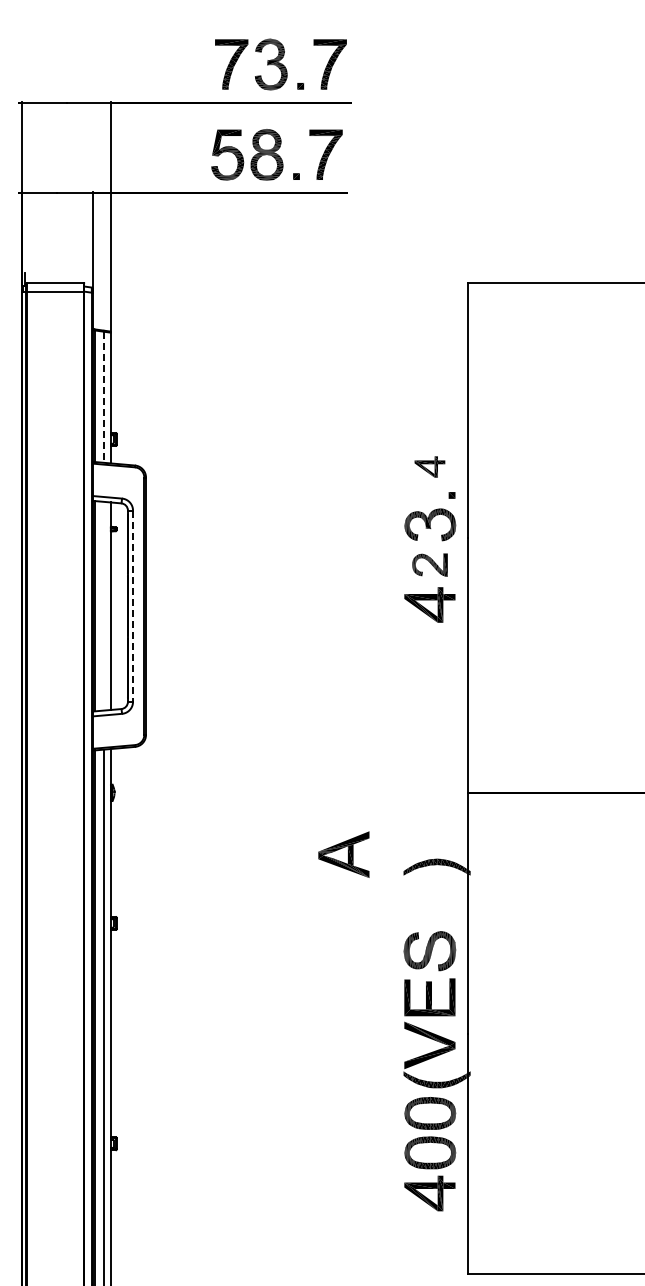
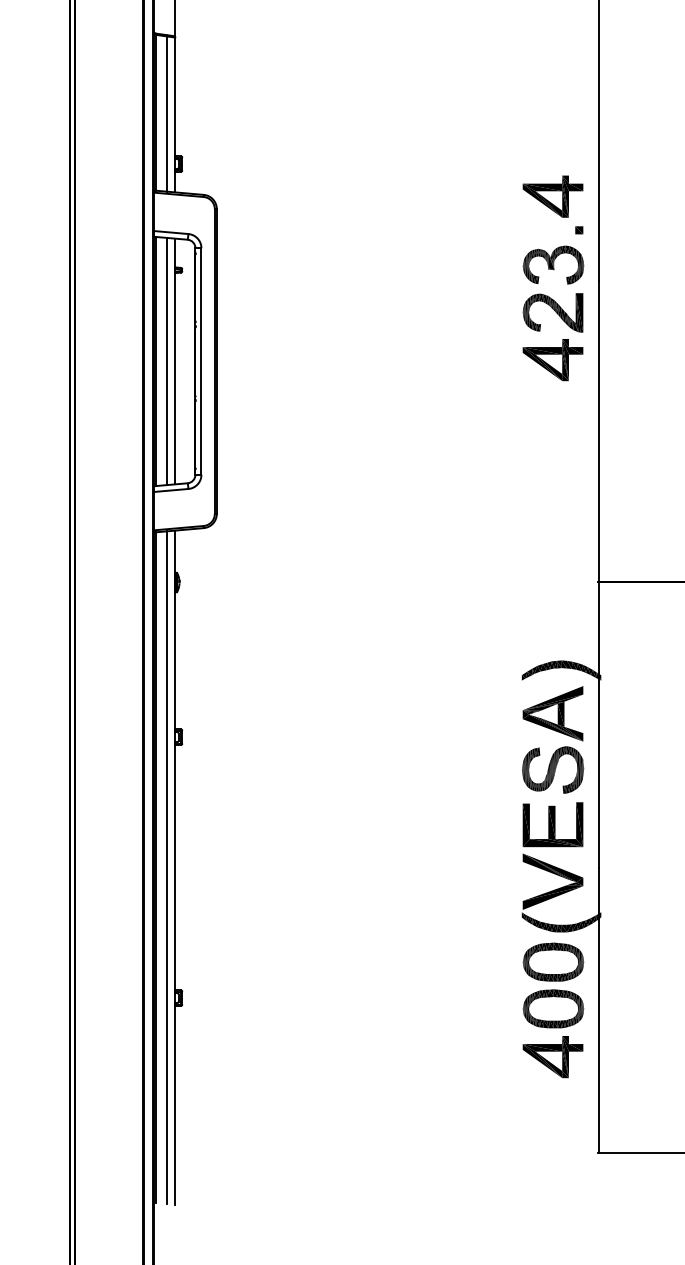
line: (104, 397) -> (167, 114), dashed -> solid
part: (429, 466) -> (552, 196), size x1.67
part: (429, 564) -> (552, 312), size x1.43
line: (104, 605) -> (167, 360), added
line: (133, 606) -> (201, 361), dashed -> solid
part: (343, 854) -> (552, 713), moved

